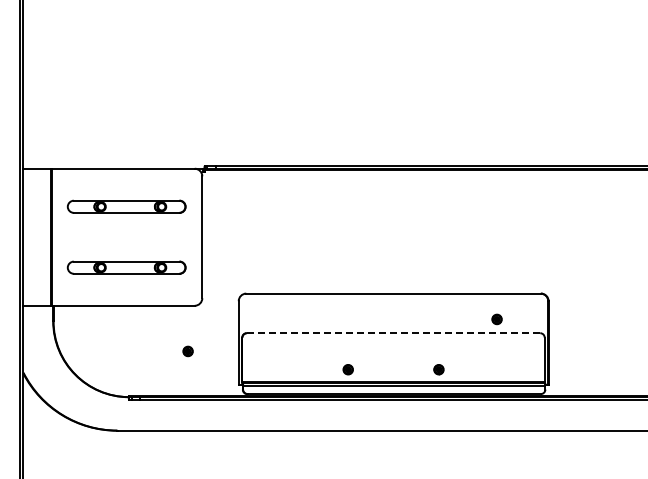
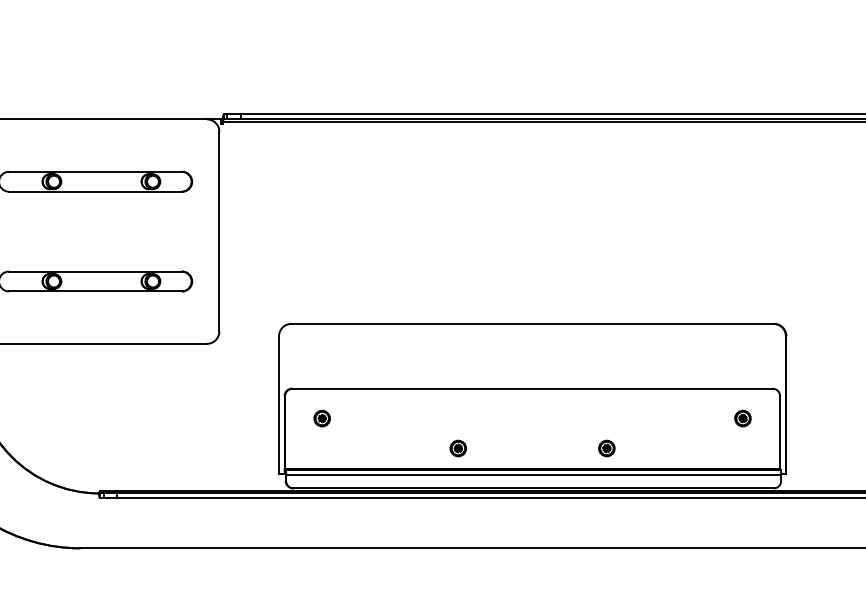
part: (496, 319) -> (742, 418), moved
line: (393, 333) -> (532, 389), dashed -> solid
part: (187, 351) -> (321, 418), moved

